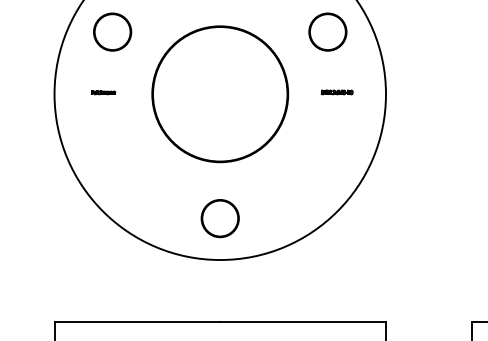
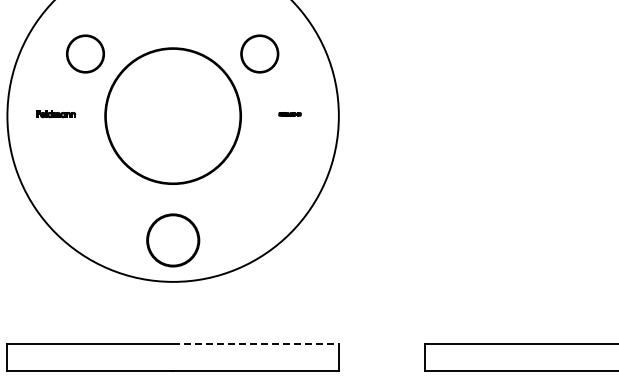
circle: (112, 31) -> (85, 53), moved
circle: (327, 31) -> (259, 53), moved
part: (103, 92) -> (56, 114), size x1.6
part: (336, 92) -> (289, 114), size x0.7
circle: (219, 218) -> (172, 240), size x1.4
line: (303, 321) -> (256, 343), solid -> dashed

